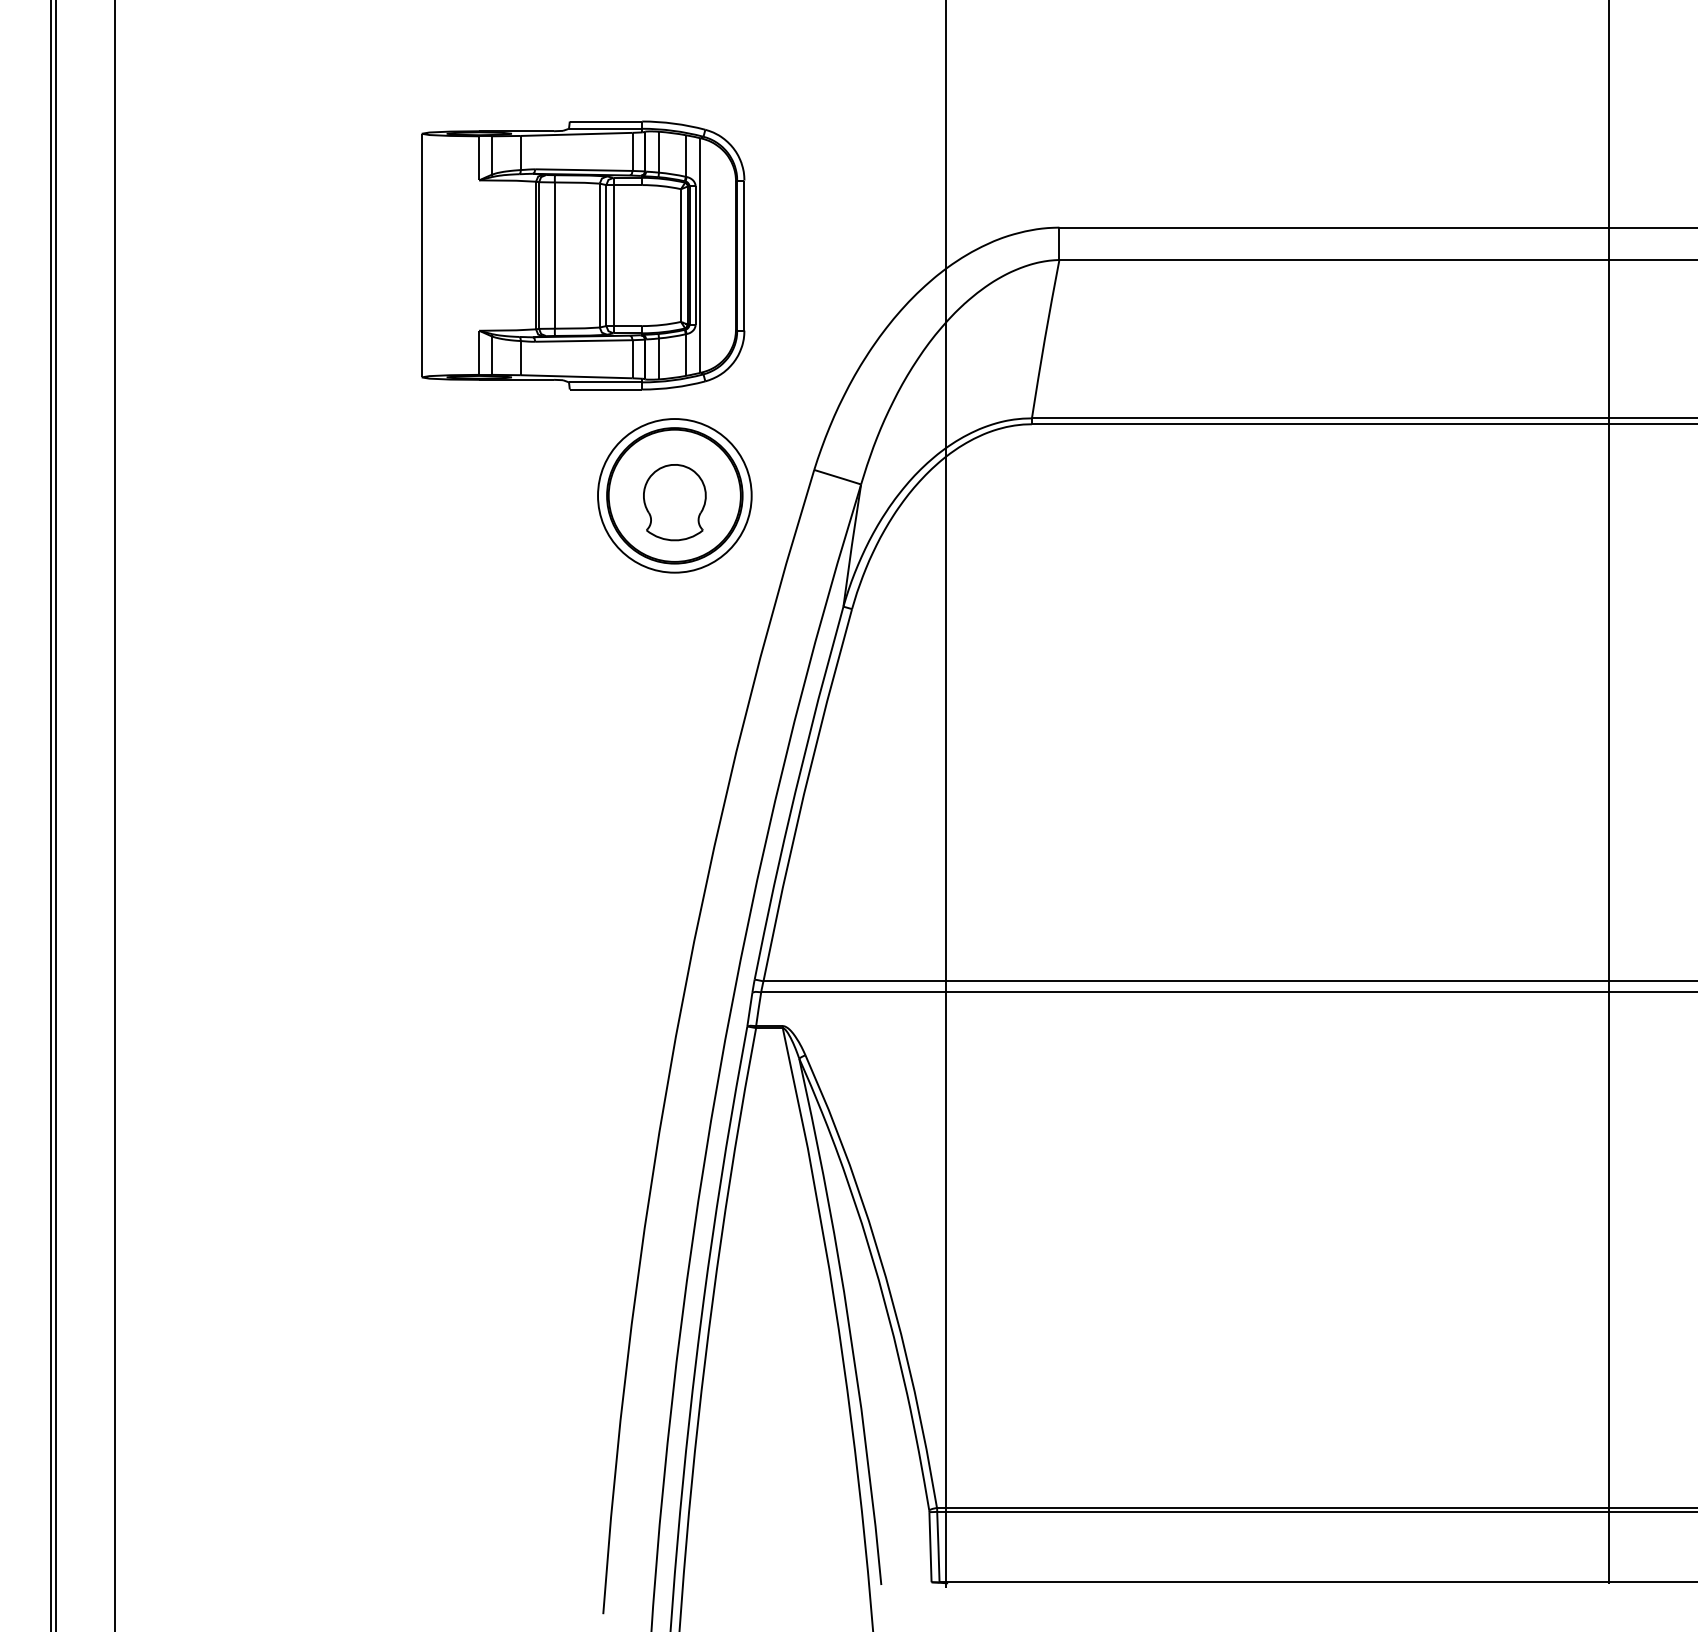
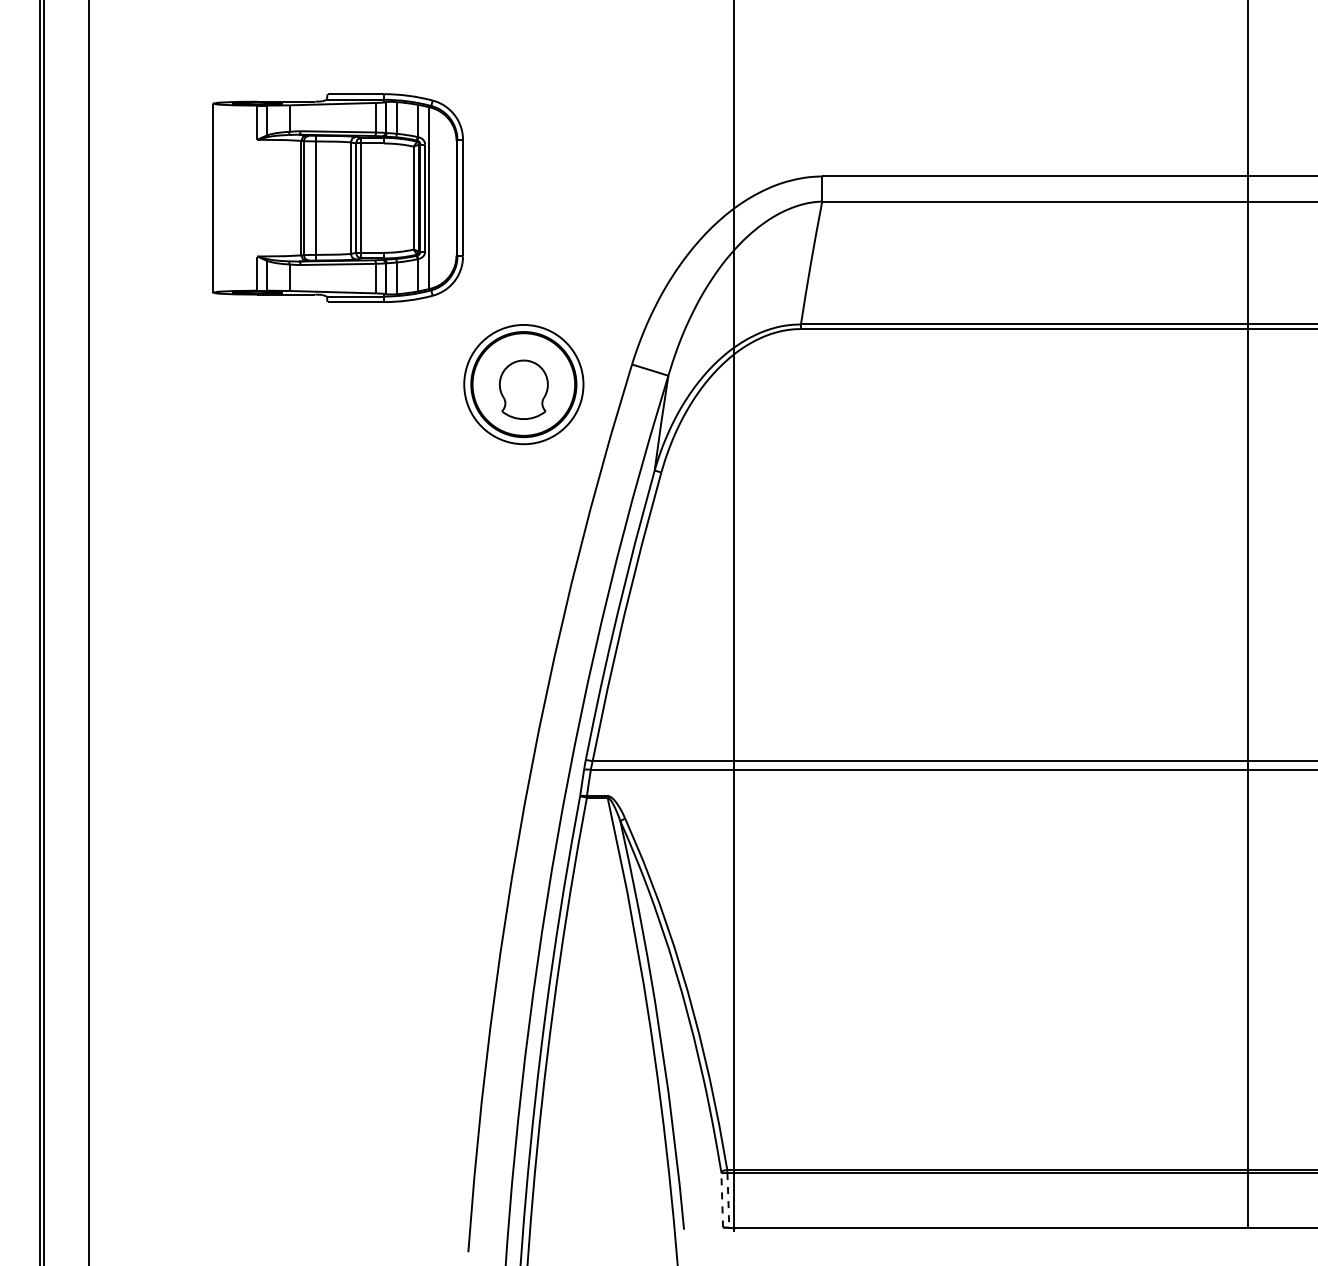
part: (583, 255) -> (338, 198), moved
line: (930, 1547) -> (722, 1200), solid -> dashed
line: (938, 1547) -> (728, 1200), solid -> dashed

